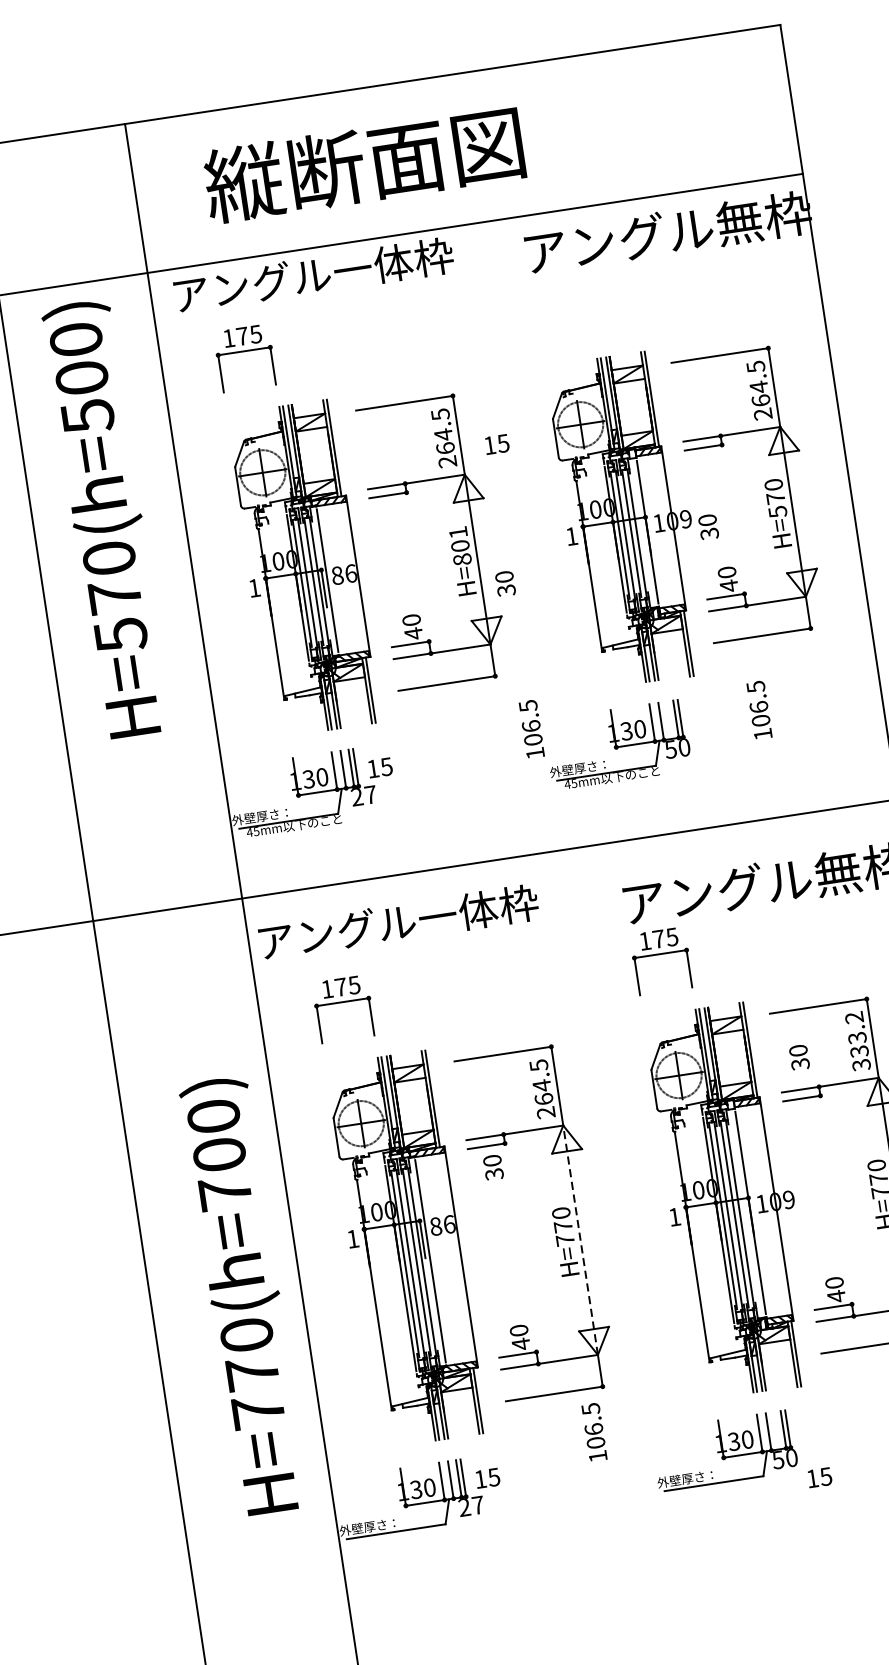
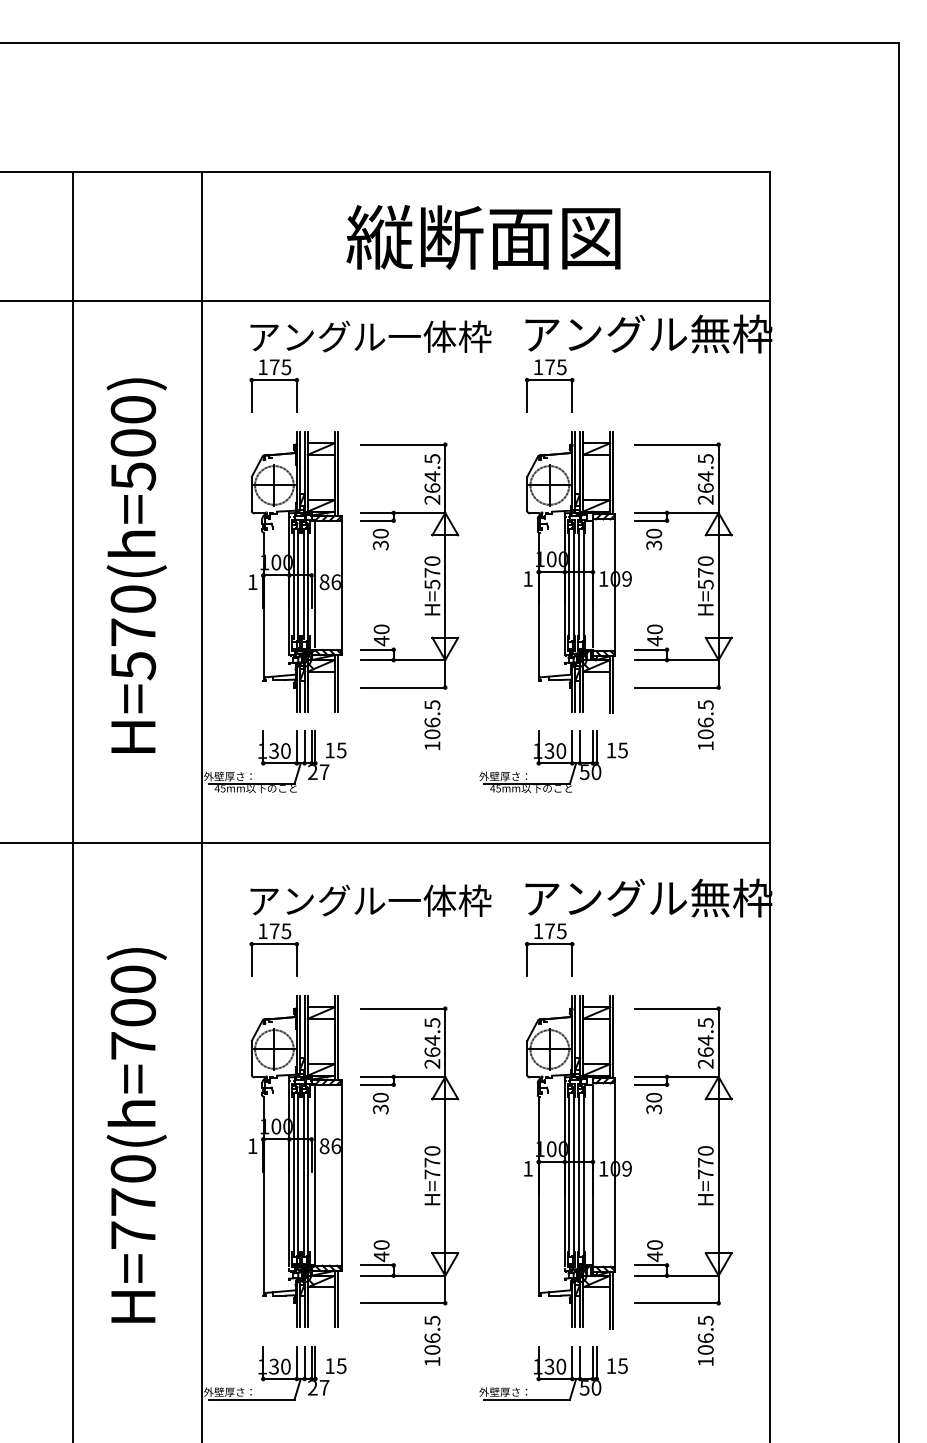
text: (363, 164) -> (483, 237), moved
text: (313, 275) -> (370, 336), moved
part: (562, 309) -> (549, 385), added
text: (497, 444) -> (617, 750), moved
text: (106, 518) -> (136, 565), moved
text: (709, 526) -> (654, 539), moved
text: (460, 545) -> (432, 572), H=801 -> H=570
text: (505, 583) -> (380, 539), moved
text: (759, 709) -> (705, 724), moved
text: (531, 728) -> (432, 724), moved
text: (398, 922) -> (370, 900), moved
text: (857, 1041) -> (705, 1043), 333.2 -> 264.5
text: (799, 1057) -> (654, 1103), moved
line: (580, 1239) -> (445, 1175), dashed -> solid
text: (244, 1295) -> (136, 1135), moved
text: (819, 1478) -> (617, 1366), moved

